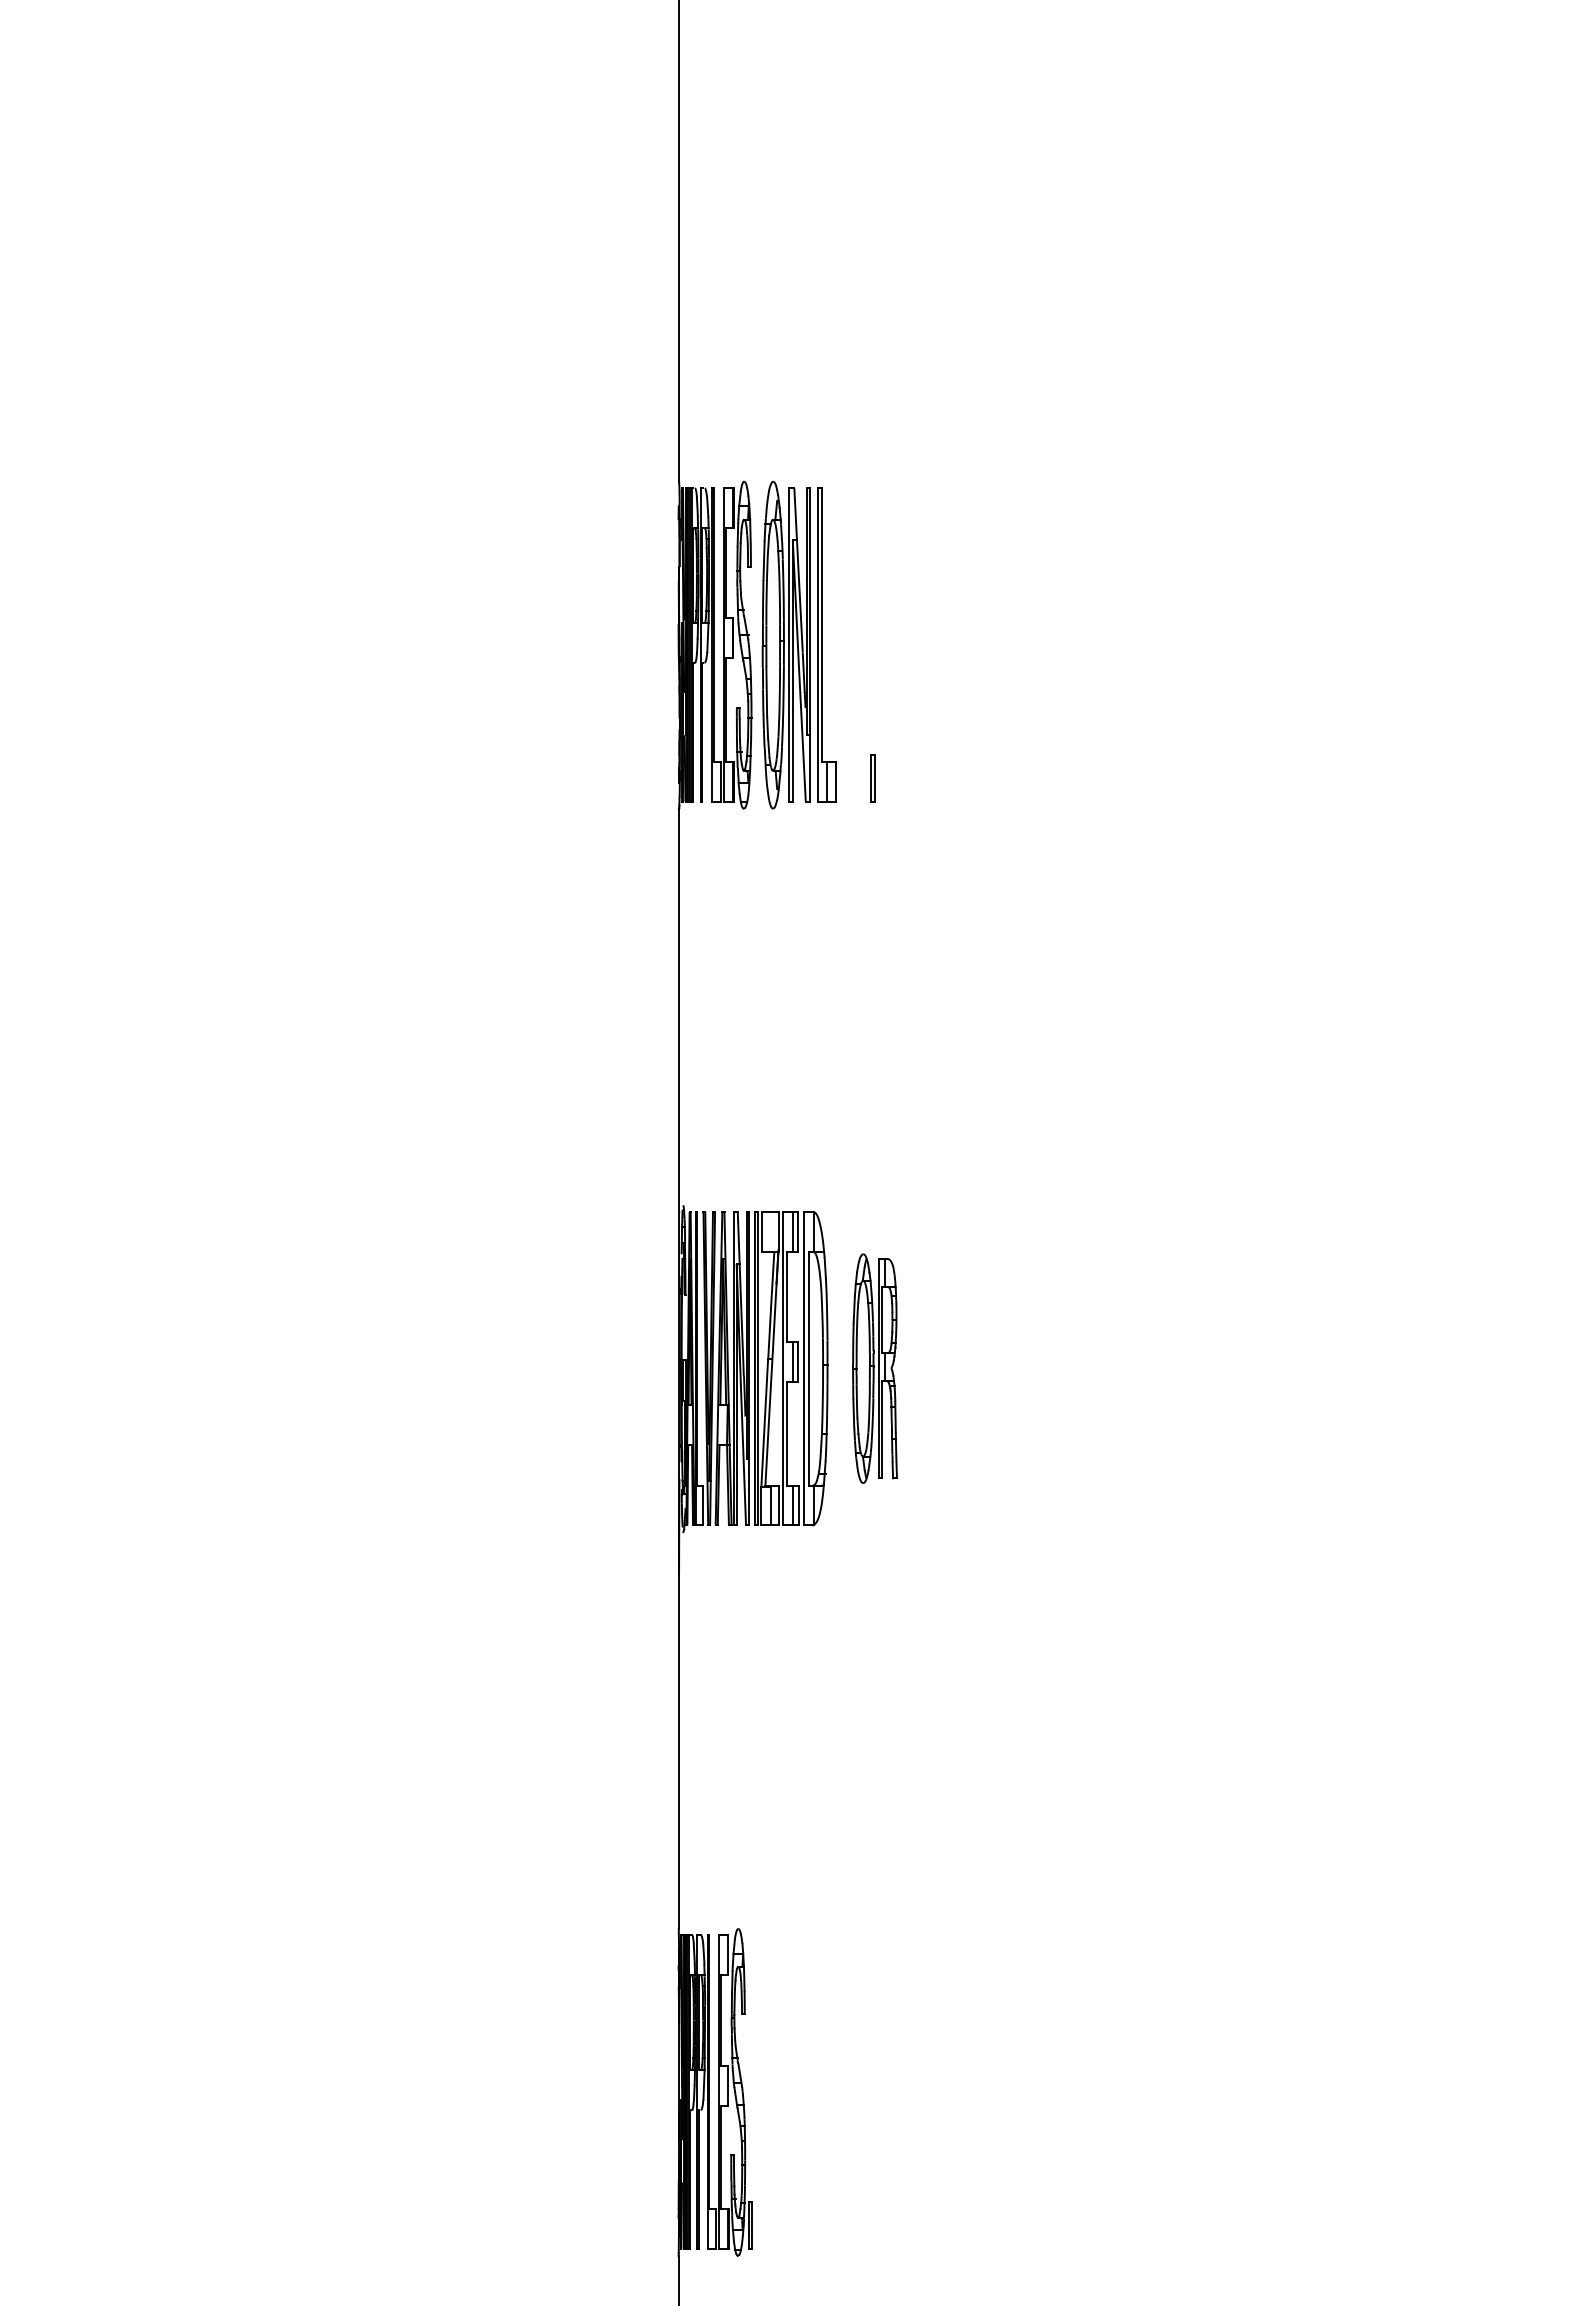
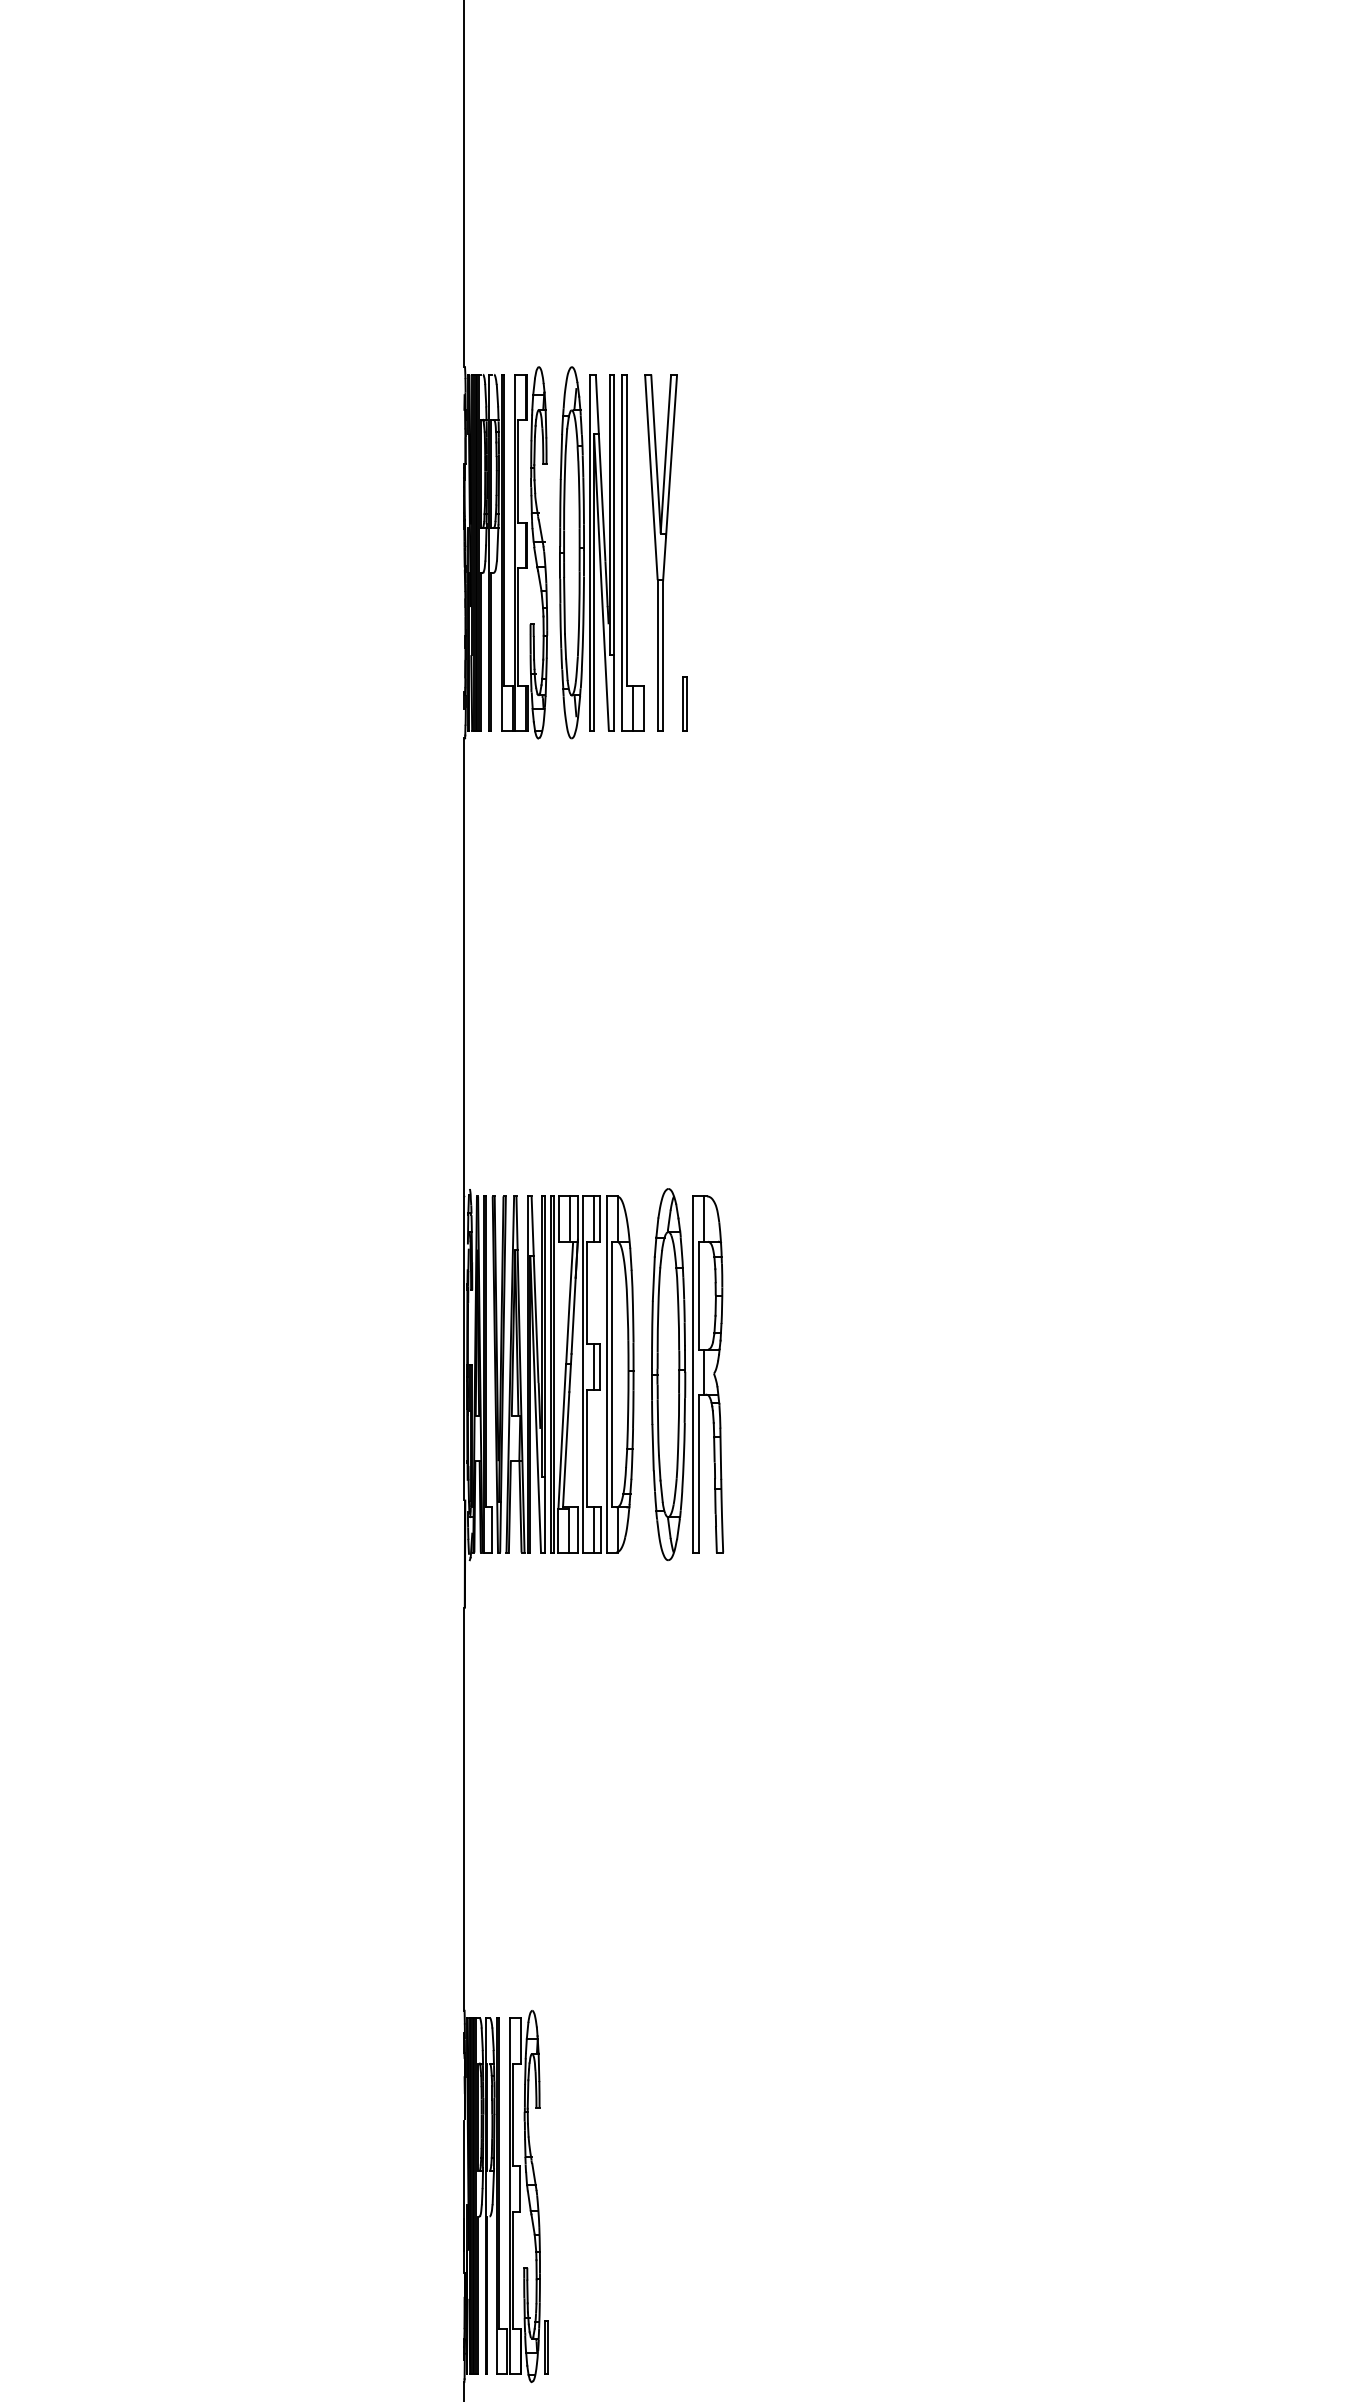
part: (851, 644) -> (660, 552), added
line: (771, 1230) -> (569, 1217), added
part: (874, 1368) -> (686, 1374), size x1.43

